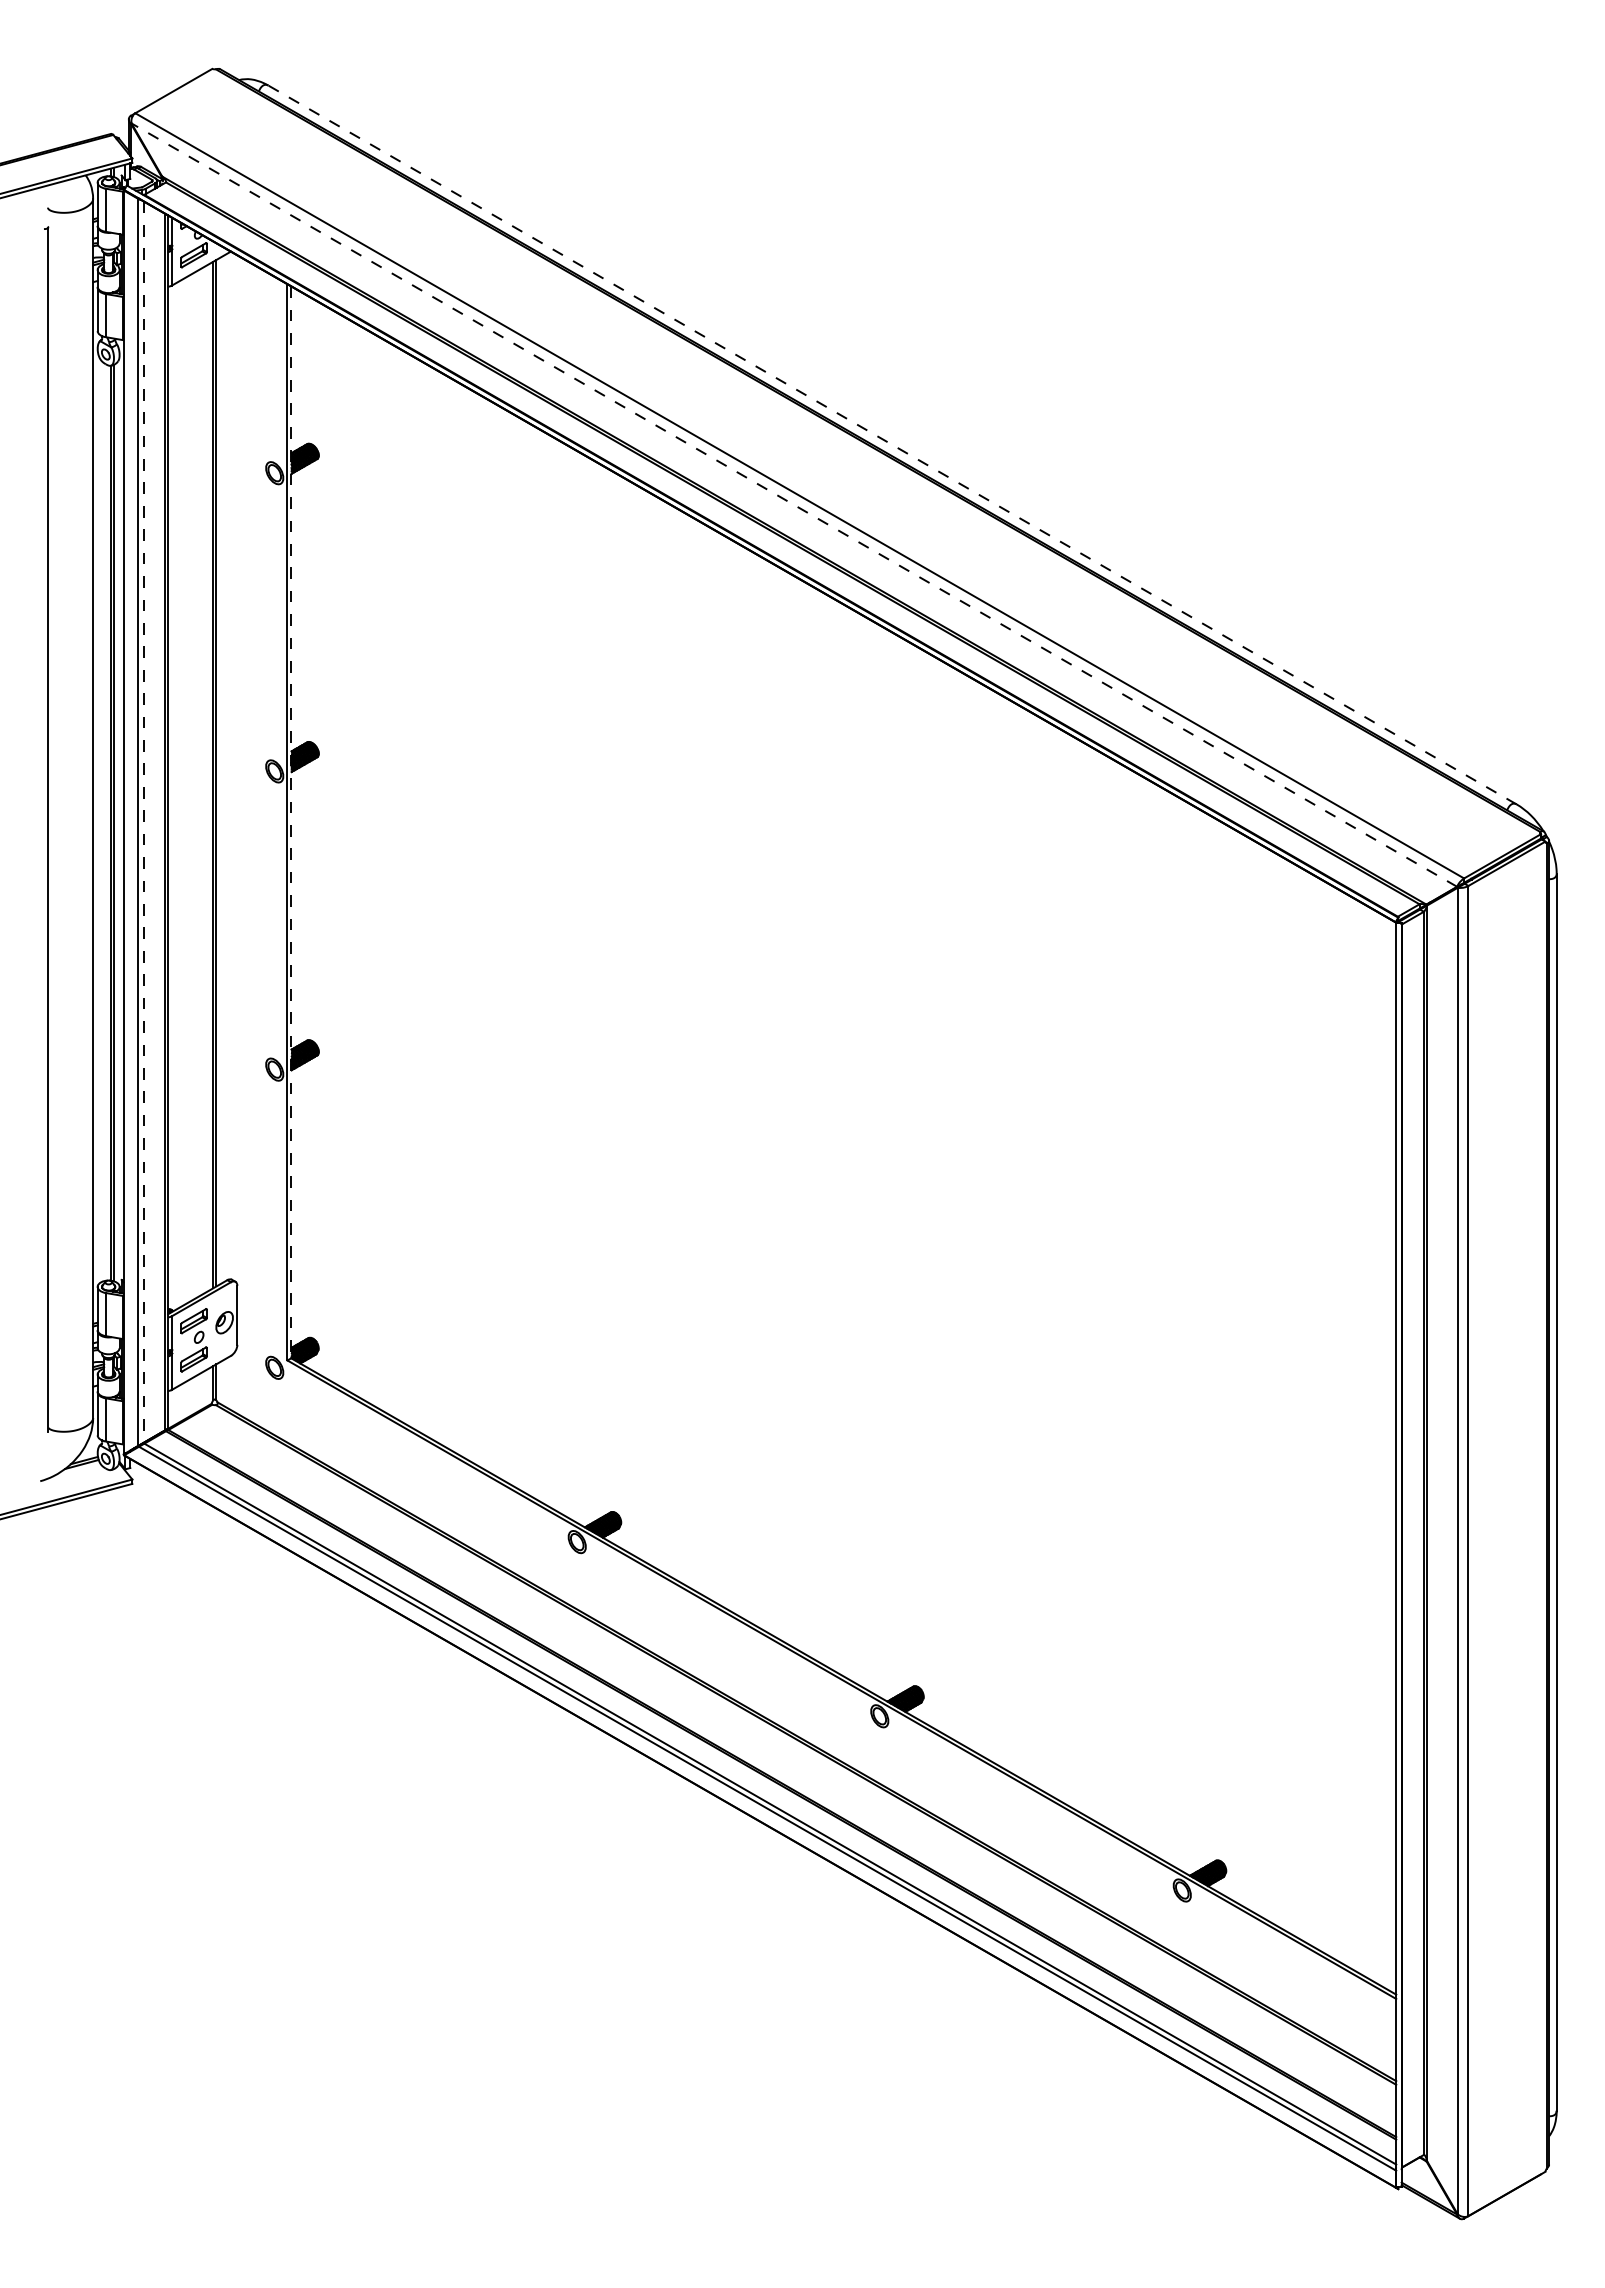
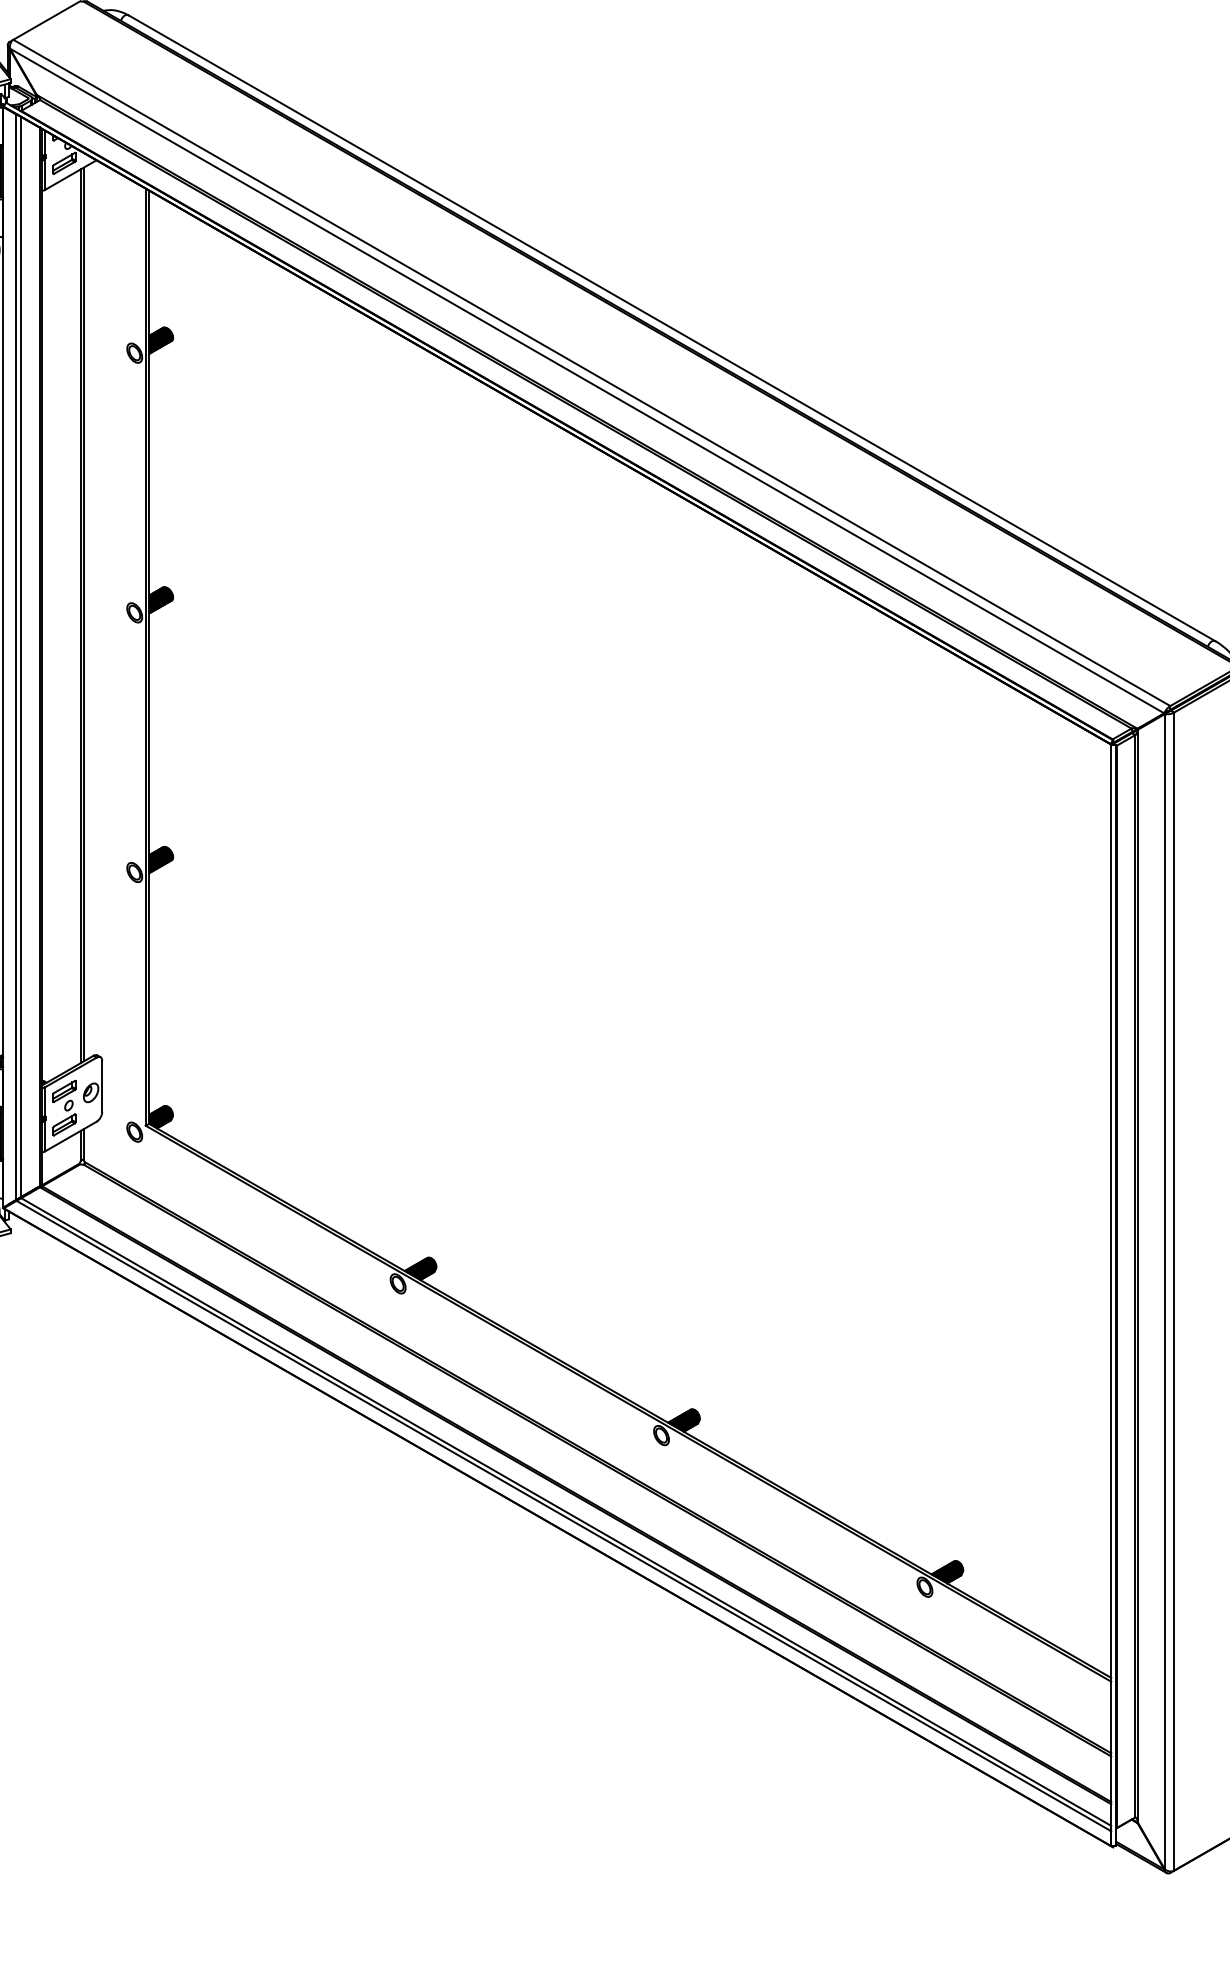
line: (892, 444) -> (672, 328), dashed -> solid
line: (794, 505) -> (587, 381), dashed -> solid
line: (143, 822) -> (20, 657), dashed -> solid
line: (291, 822) -> (149, 657), dashed -> solid

